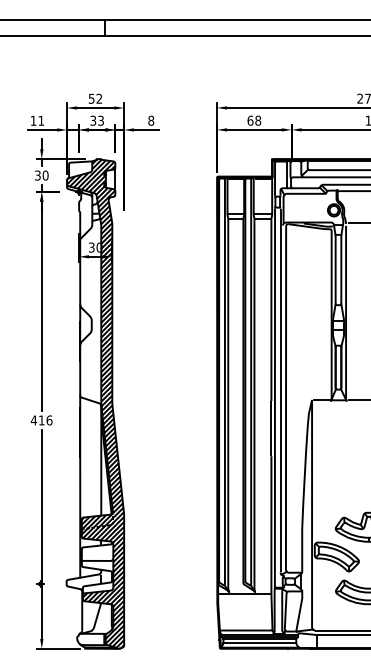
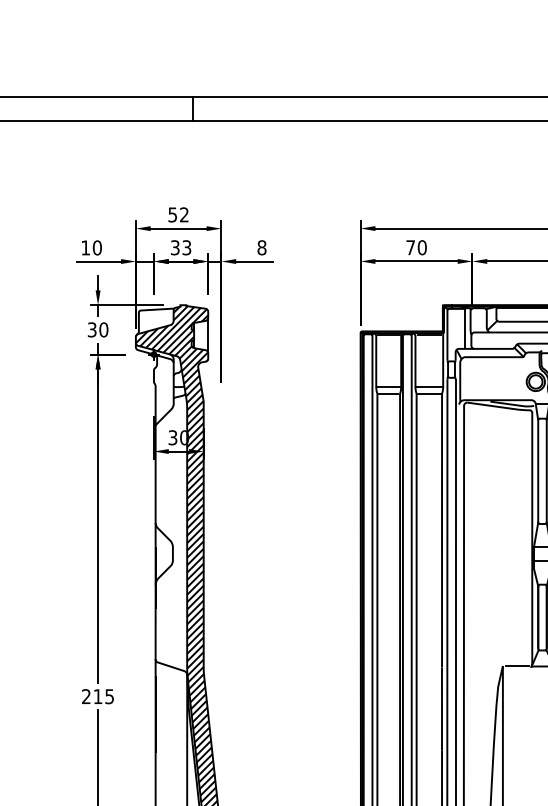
text: (41, 120) -> (97, 247), 11 -> 10
text: (254, 120) -> (416, 247), 68 -> 70
text: (41, 420) -> (97, 696), 416 -> 215

